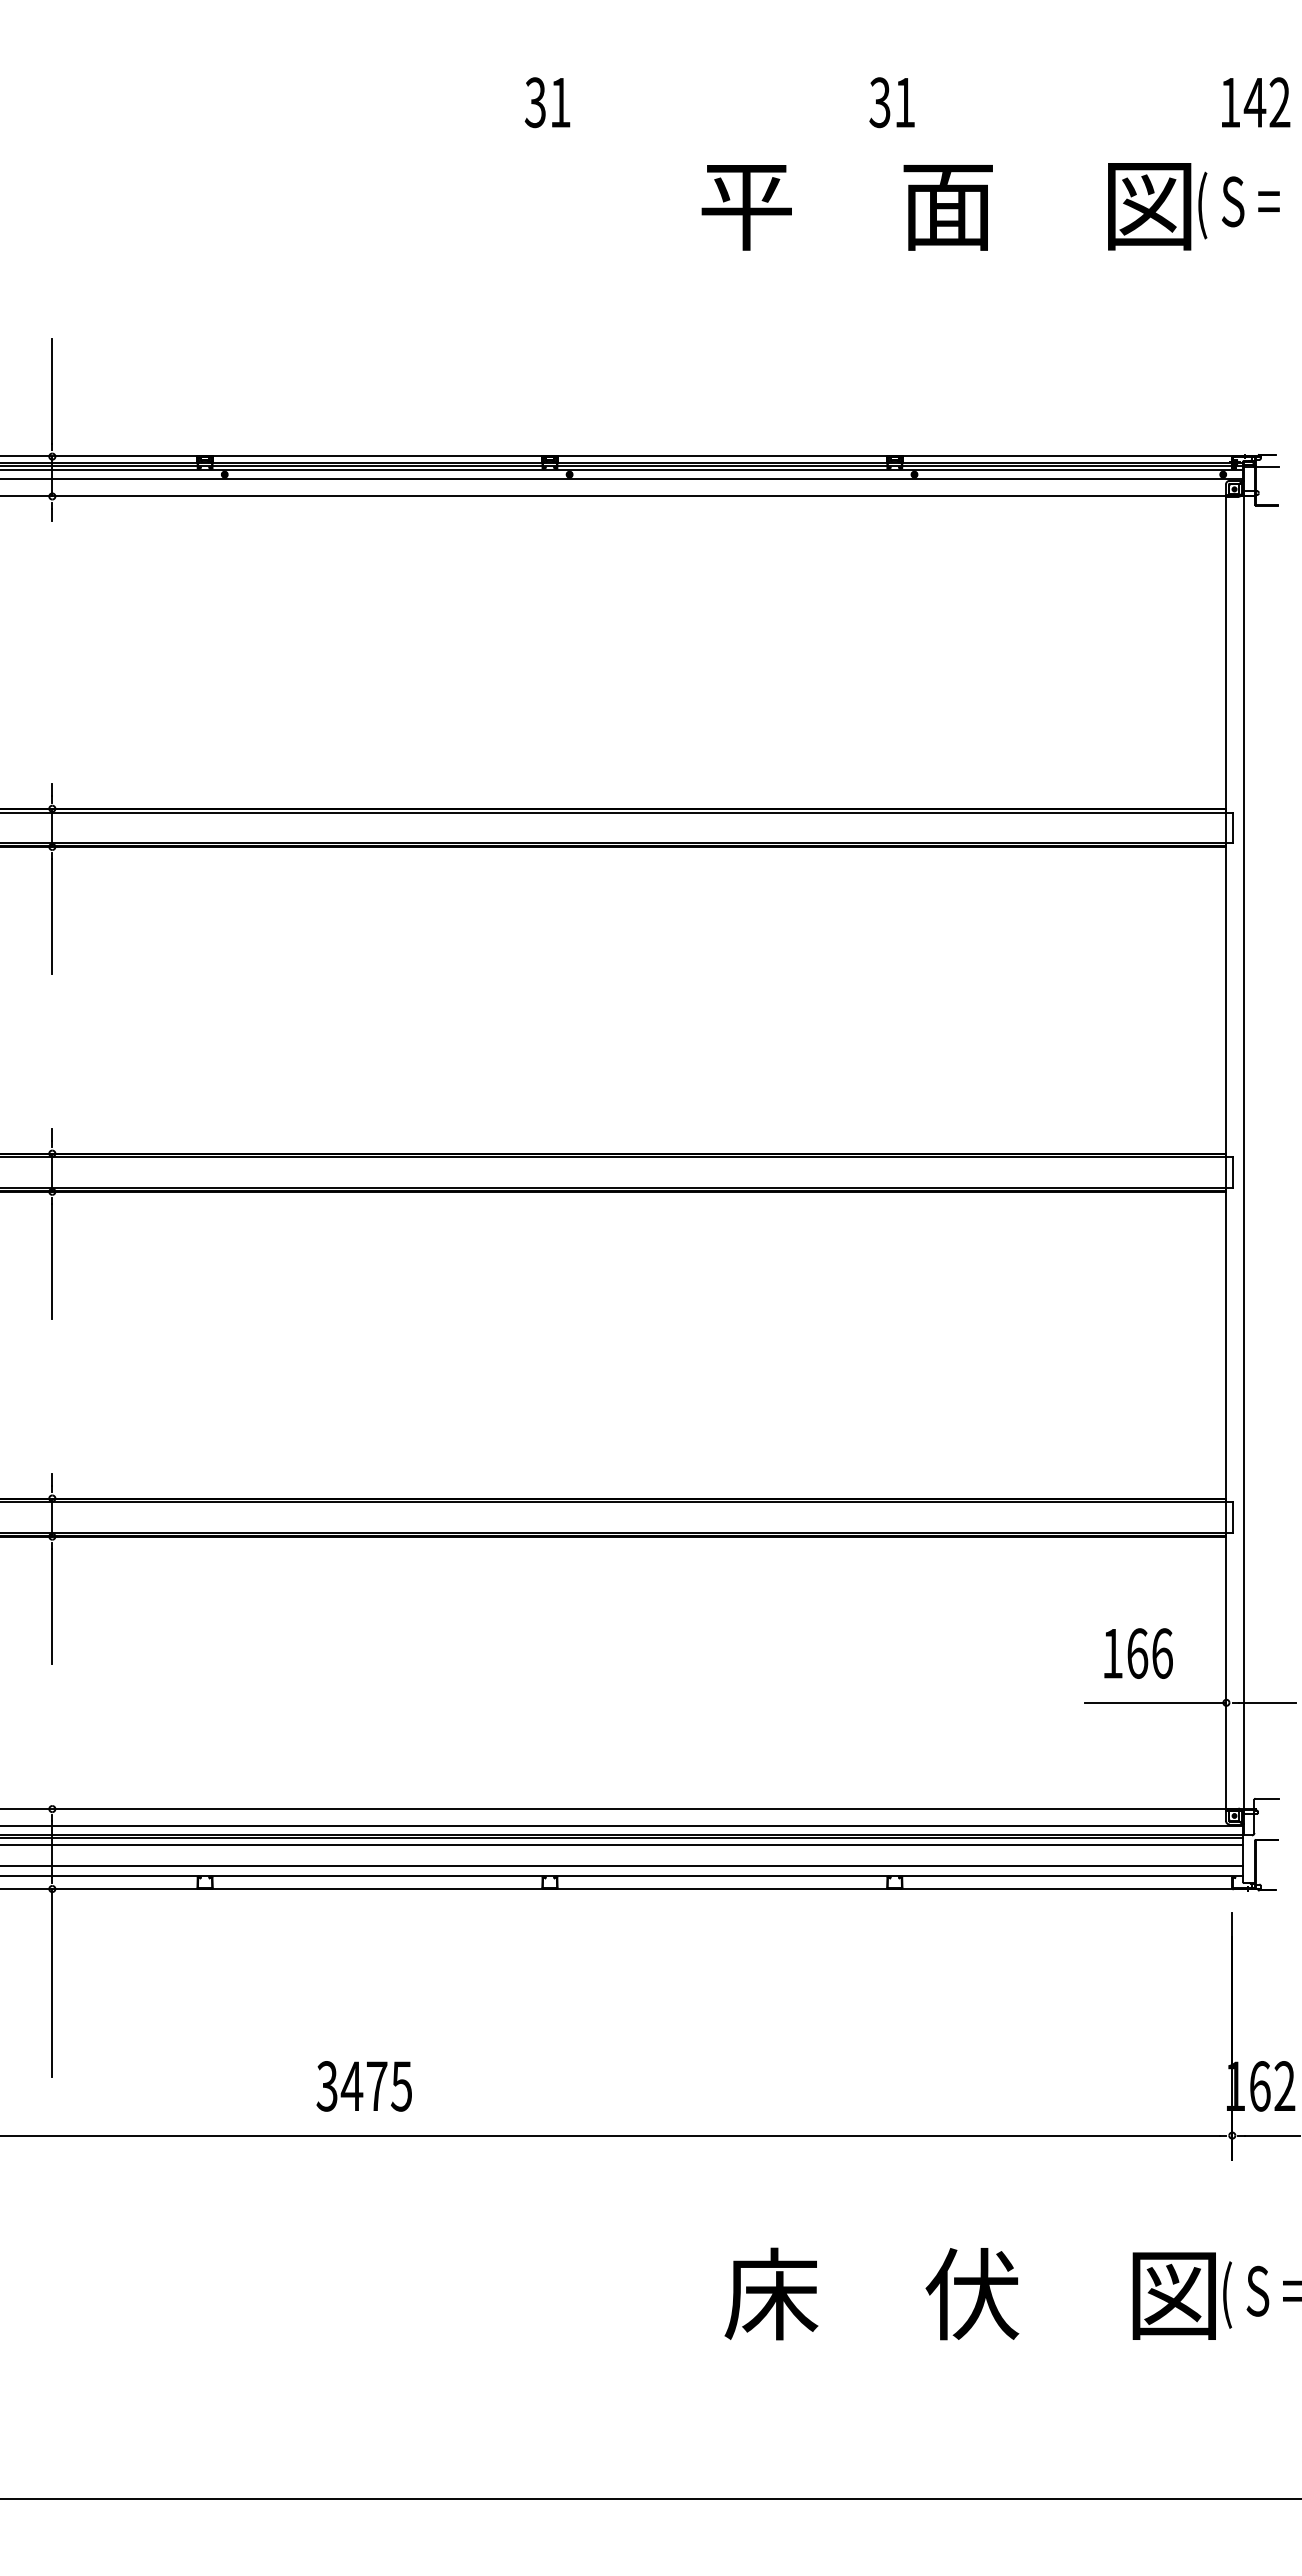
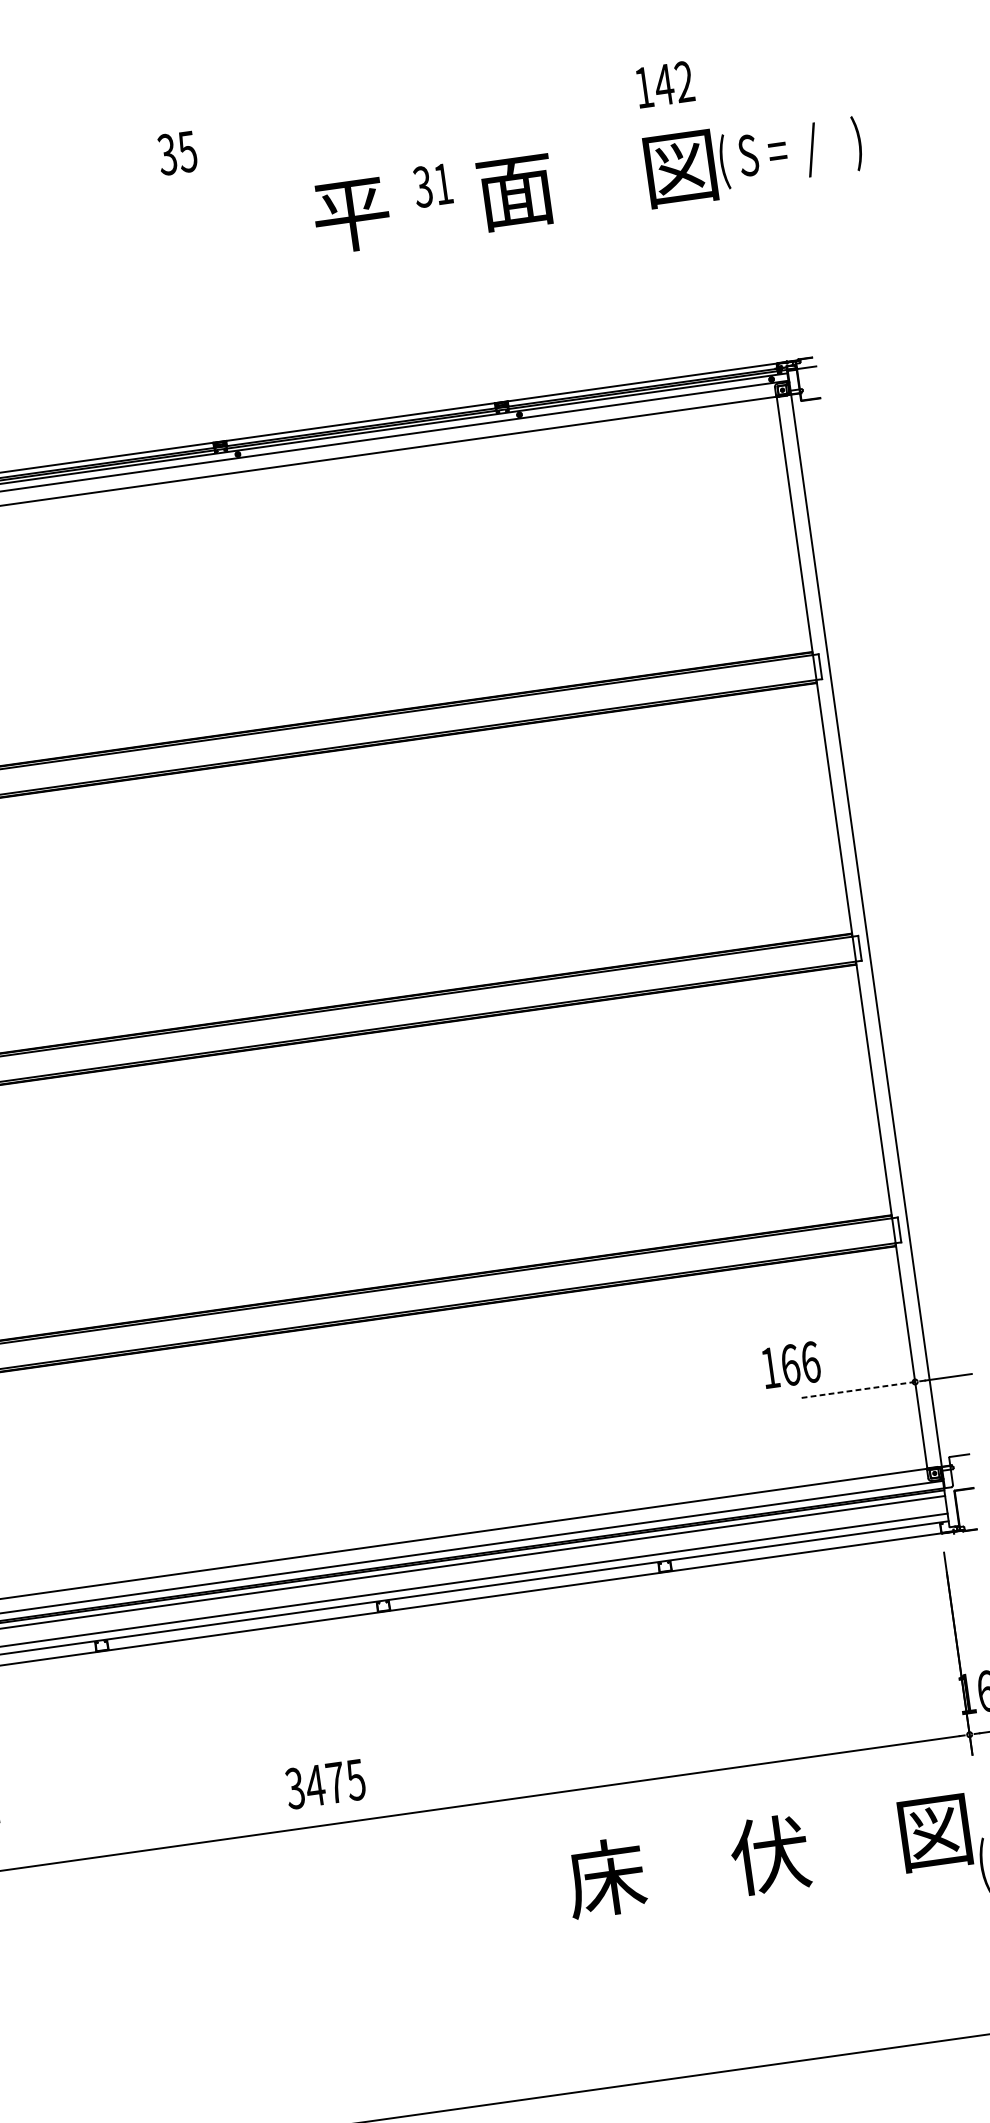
text: (891, 102) -> (432, 185), moved
text: (1256, 102) -> (665, 84), moved
text: (559, 103) -> (187, 152), 31 -> 35
text: (1138, 1653) -> (791, 1364), moved
line: (1155, 1702) -> (857, 1389), solid -> dashed
text: (363, 2086) -> (324, 1784), moved
text: (969, 2293) -> (767, 1854), moved

